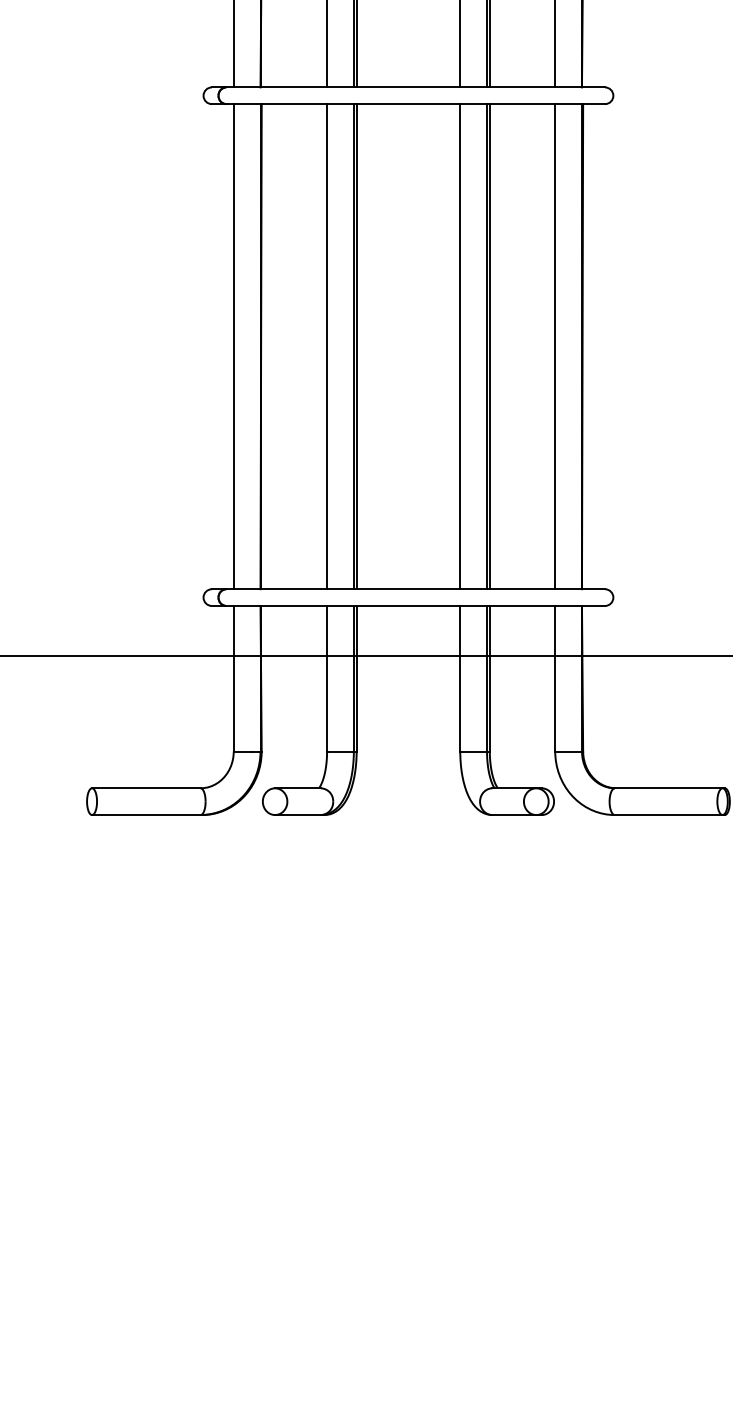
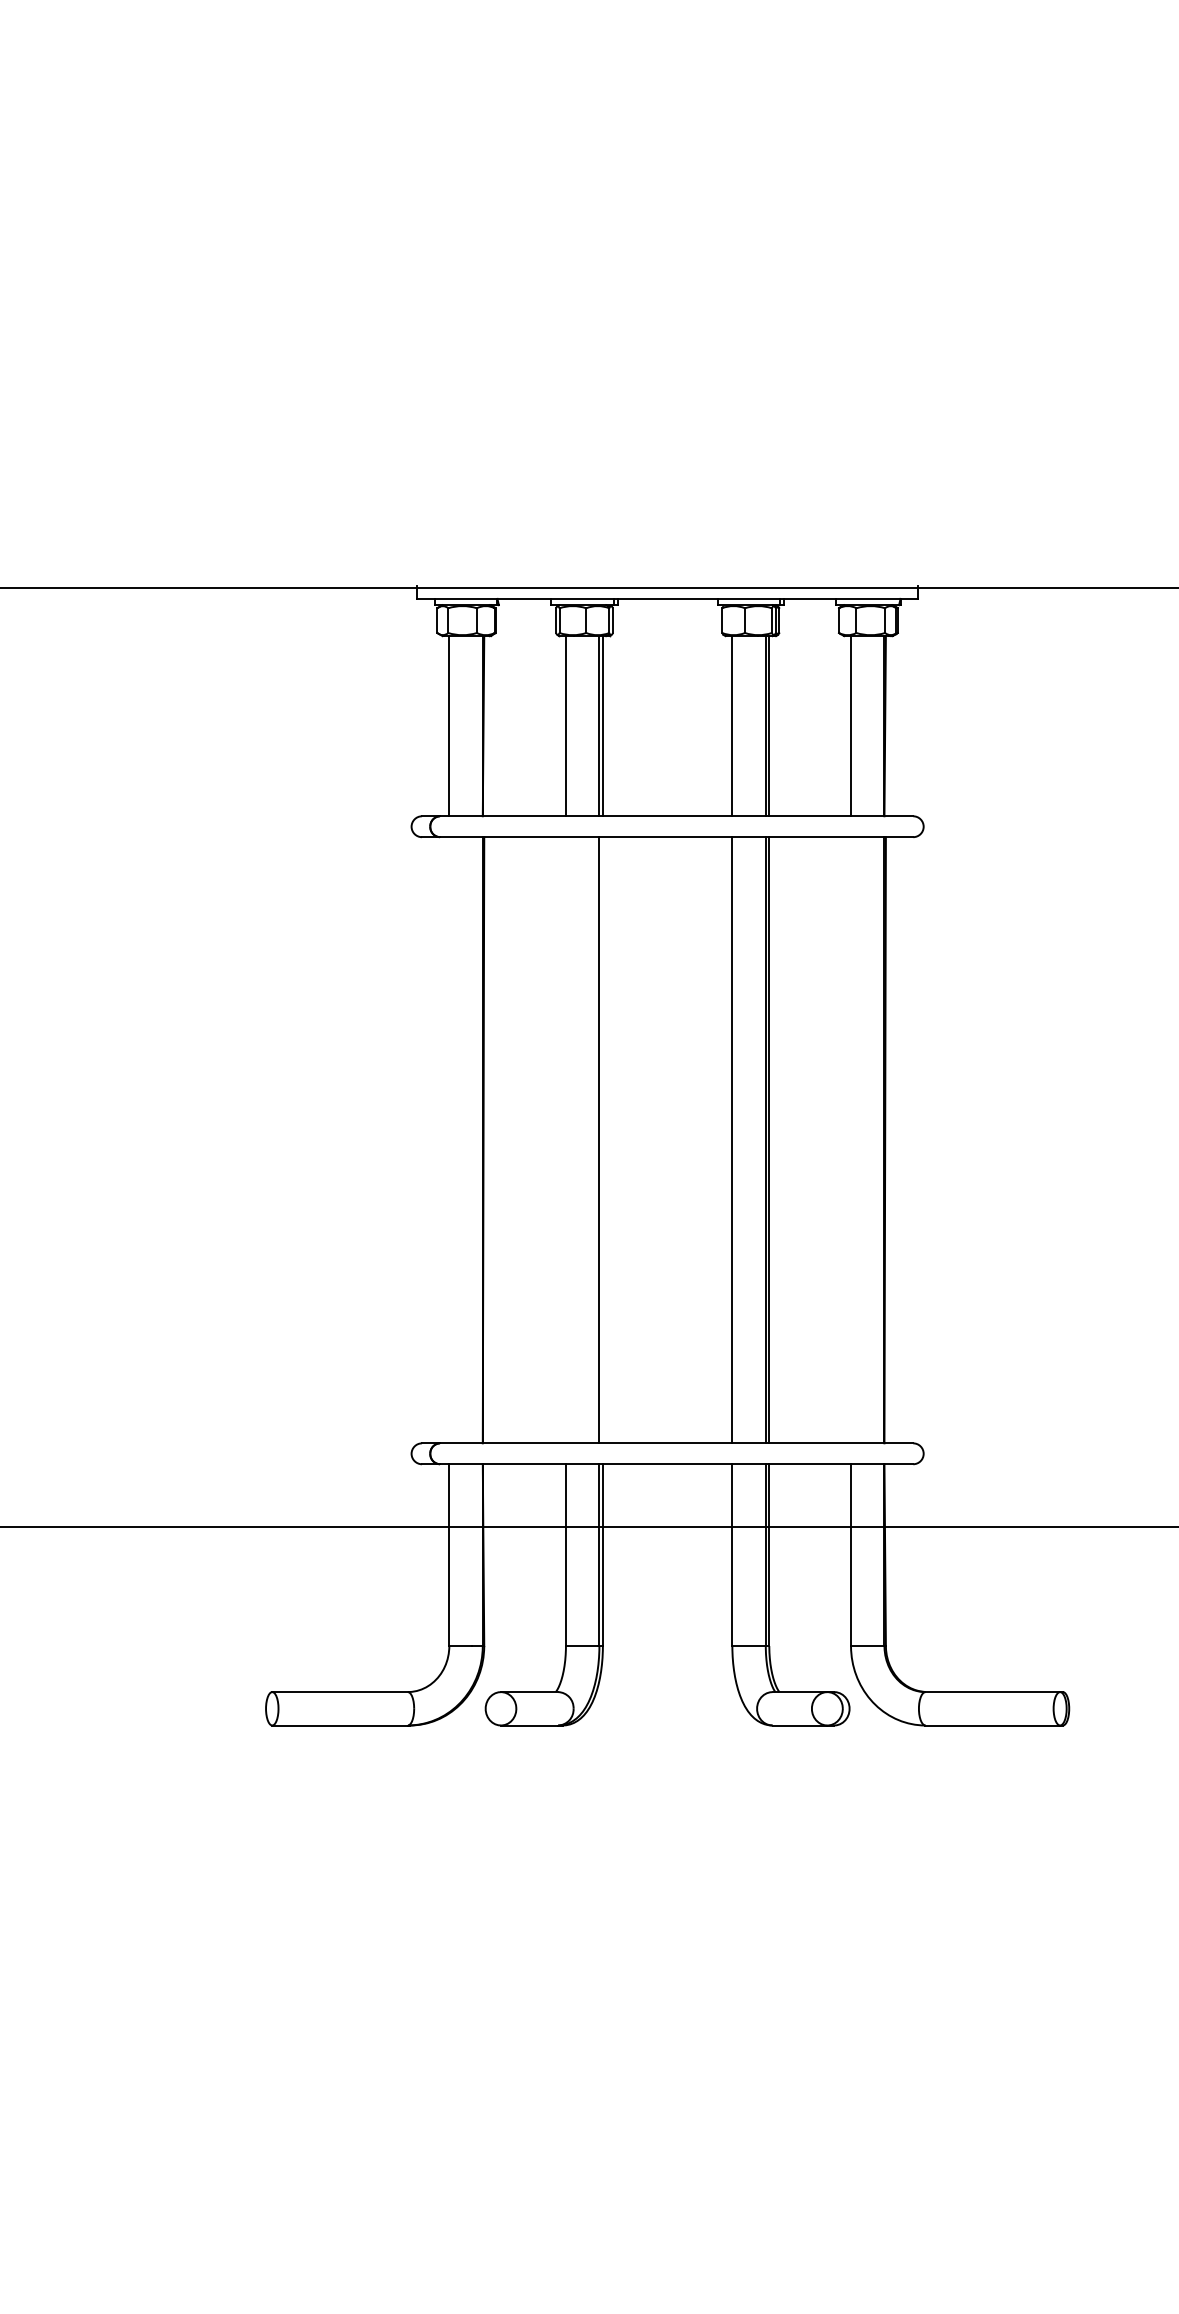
line: (233, 346) -> (449, 1140), removed
line: (326, 346) -> (565, 1140), removed
line: (356, 346) -> (602, 1140), removed
line: (555, 346) -> (851, 1140), removed

